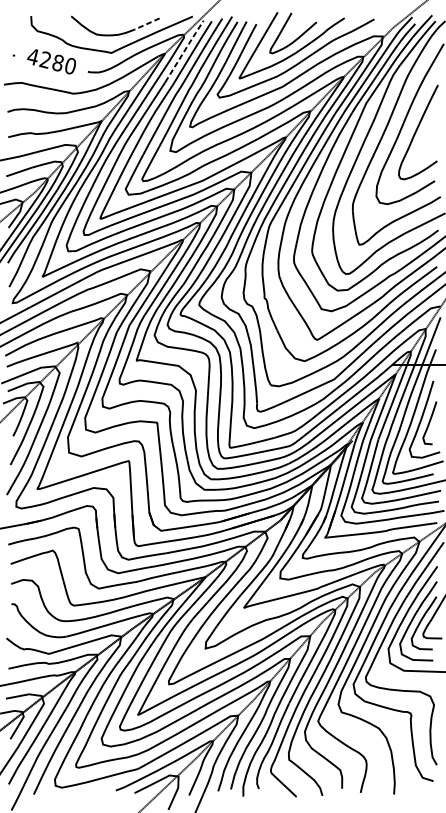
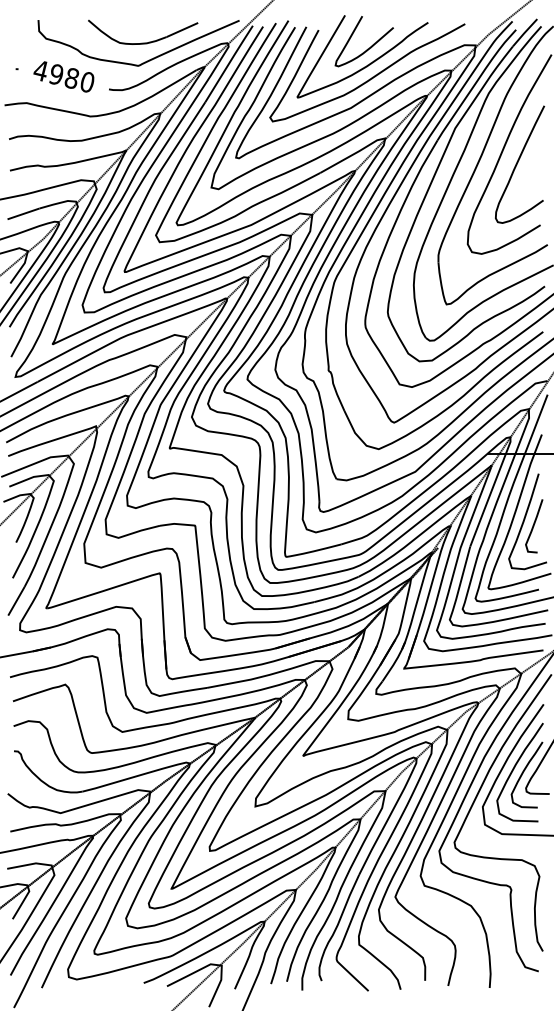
line: (146, 24) -> (181, 30), dashed -> solid
line: (184, 50) -> (229, 62), dashed -> solid
text: (44, 59) -> (55, 74), 4280 -> 4980

